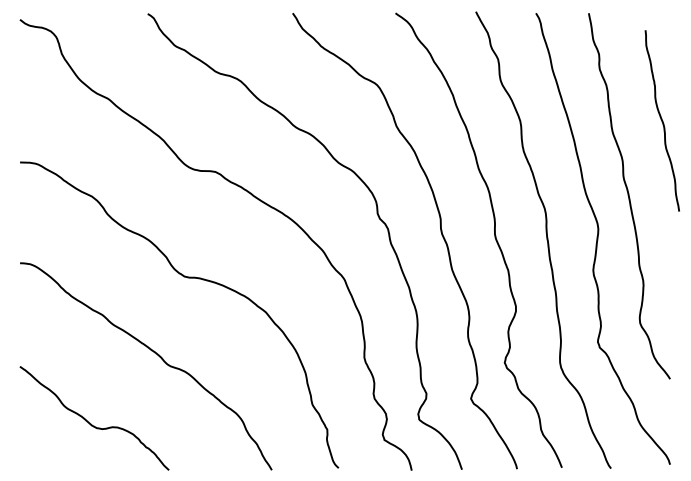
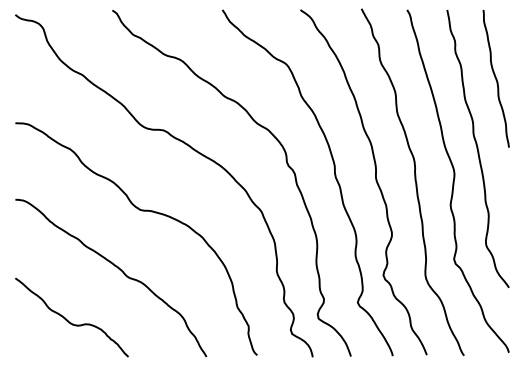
curve: (661, 120) -> (495, 78), moved

